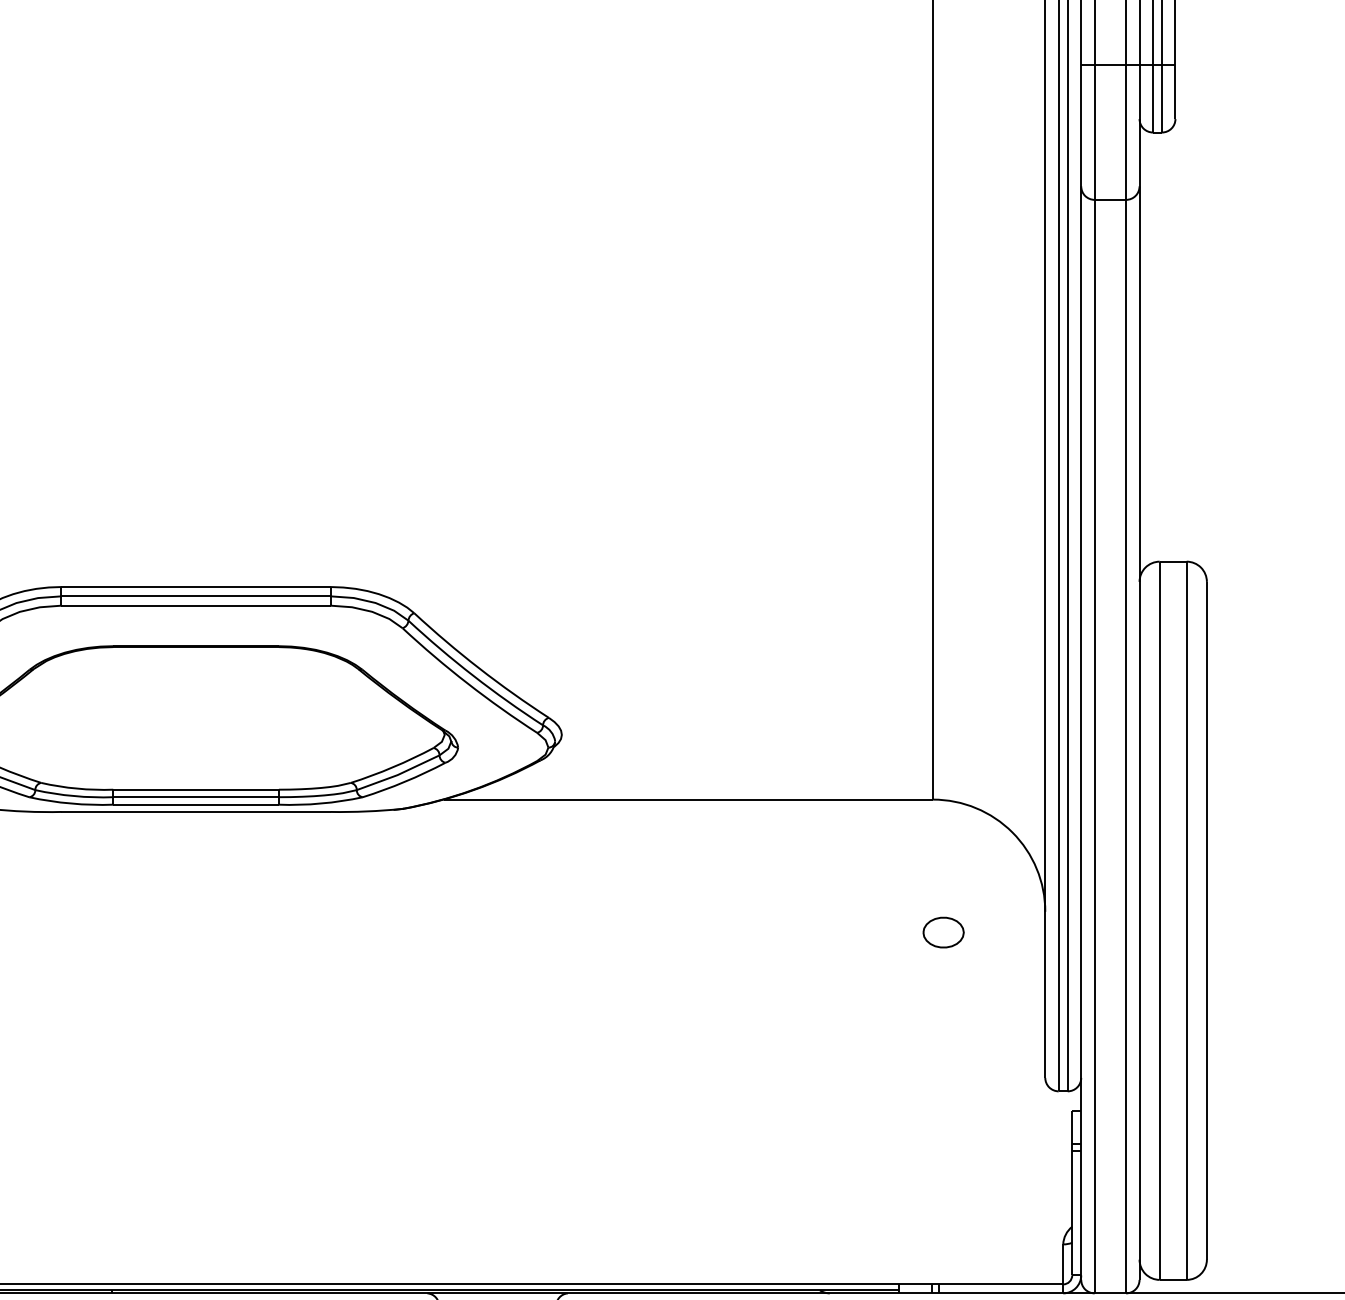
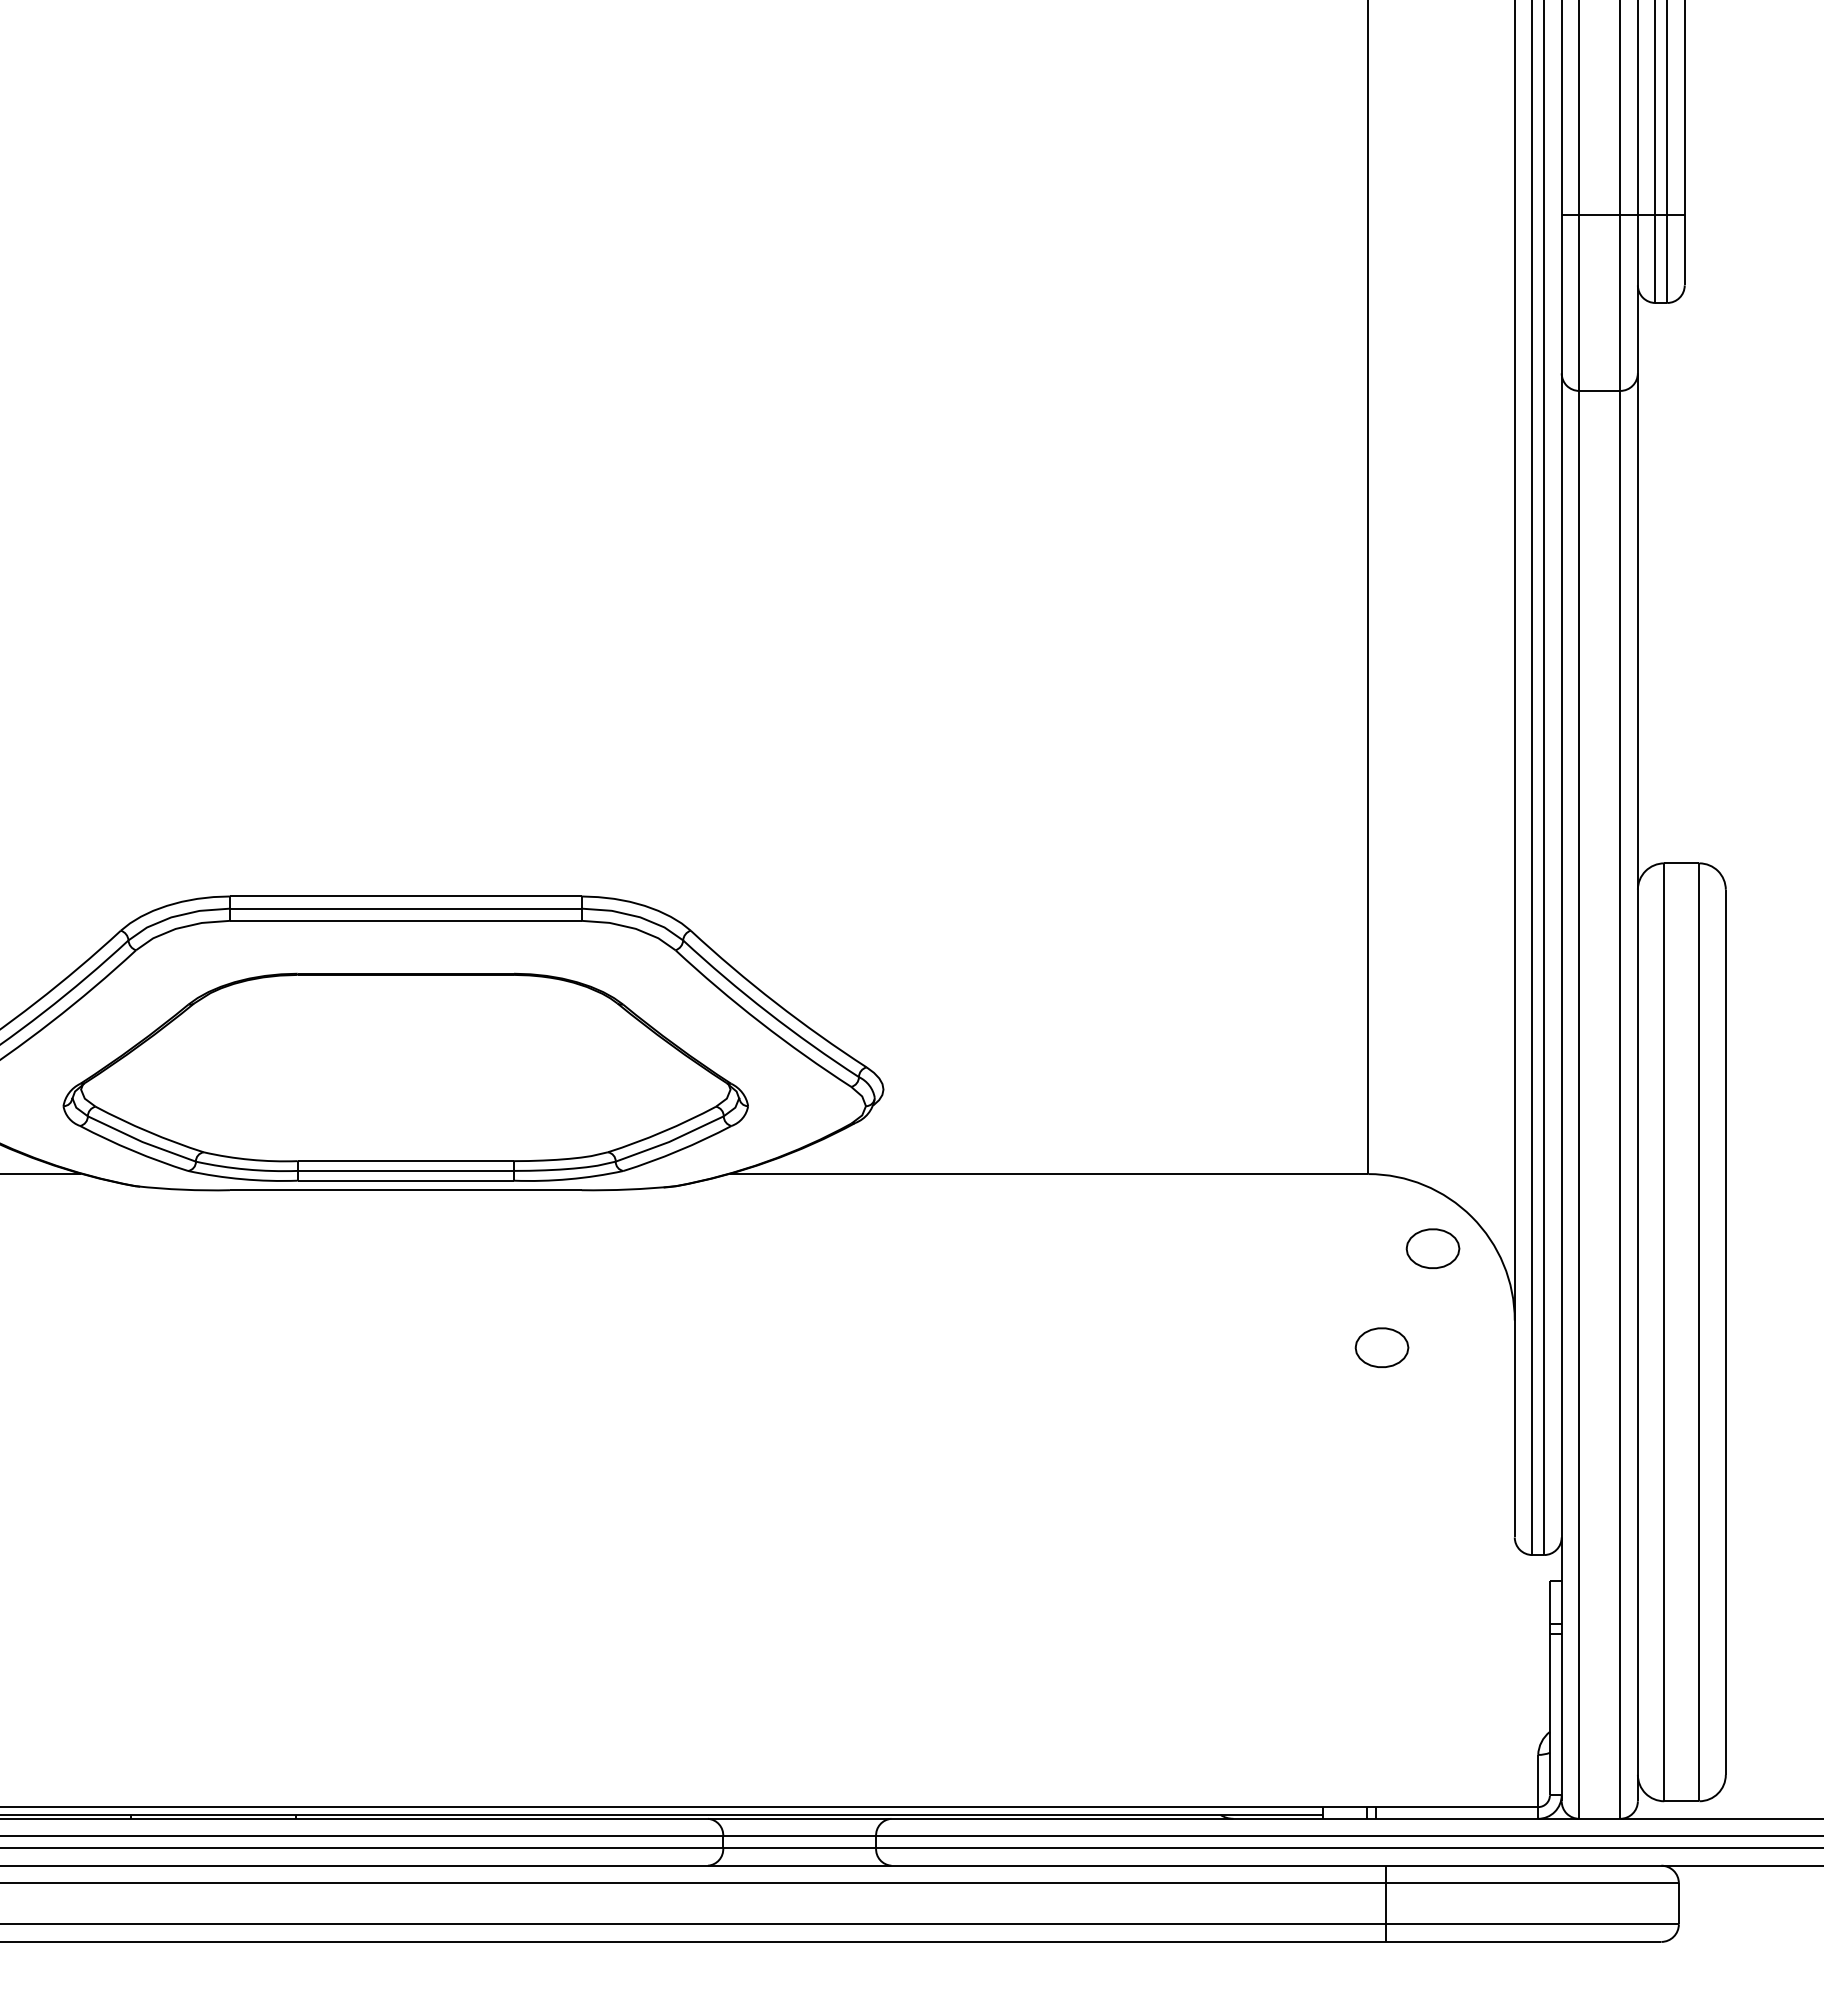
part: (982, 856) -> (1432, 1248), added

